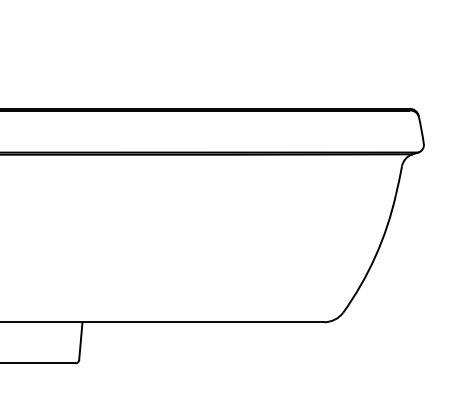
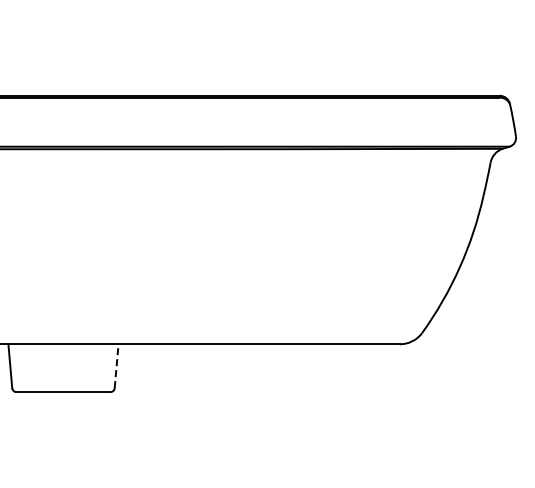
line: (80, 341) -> (116, 366), solid -> dashed

